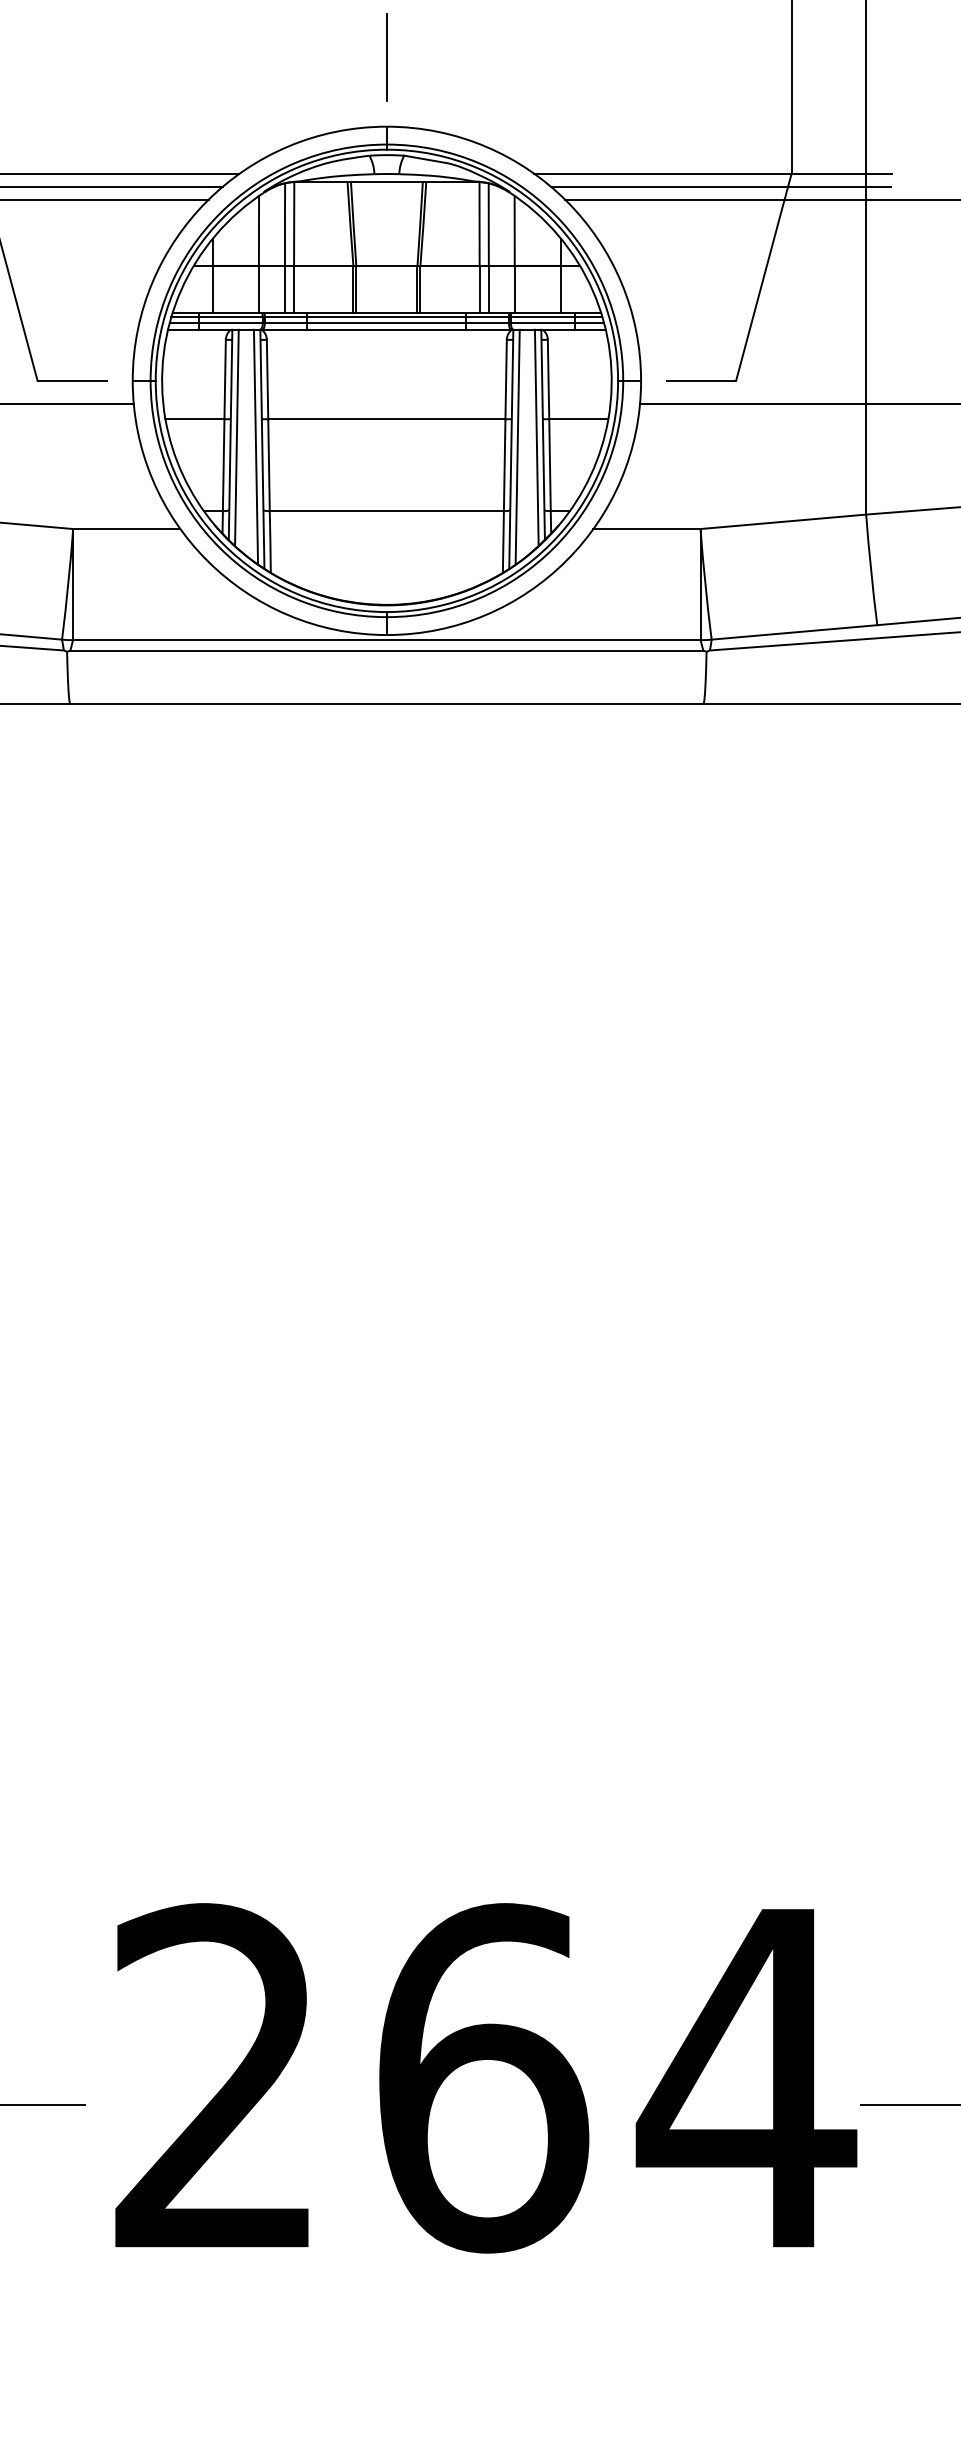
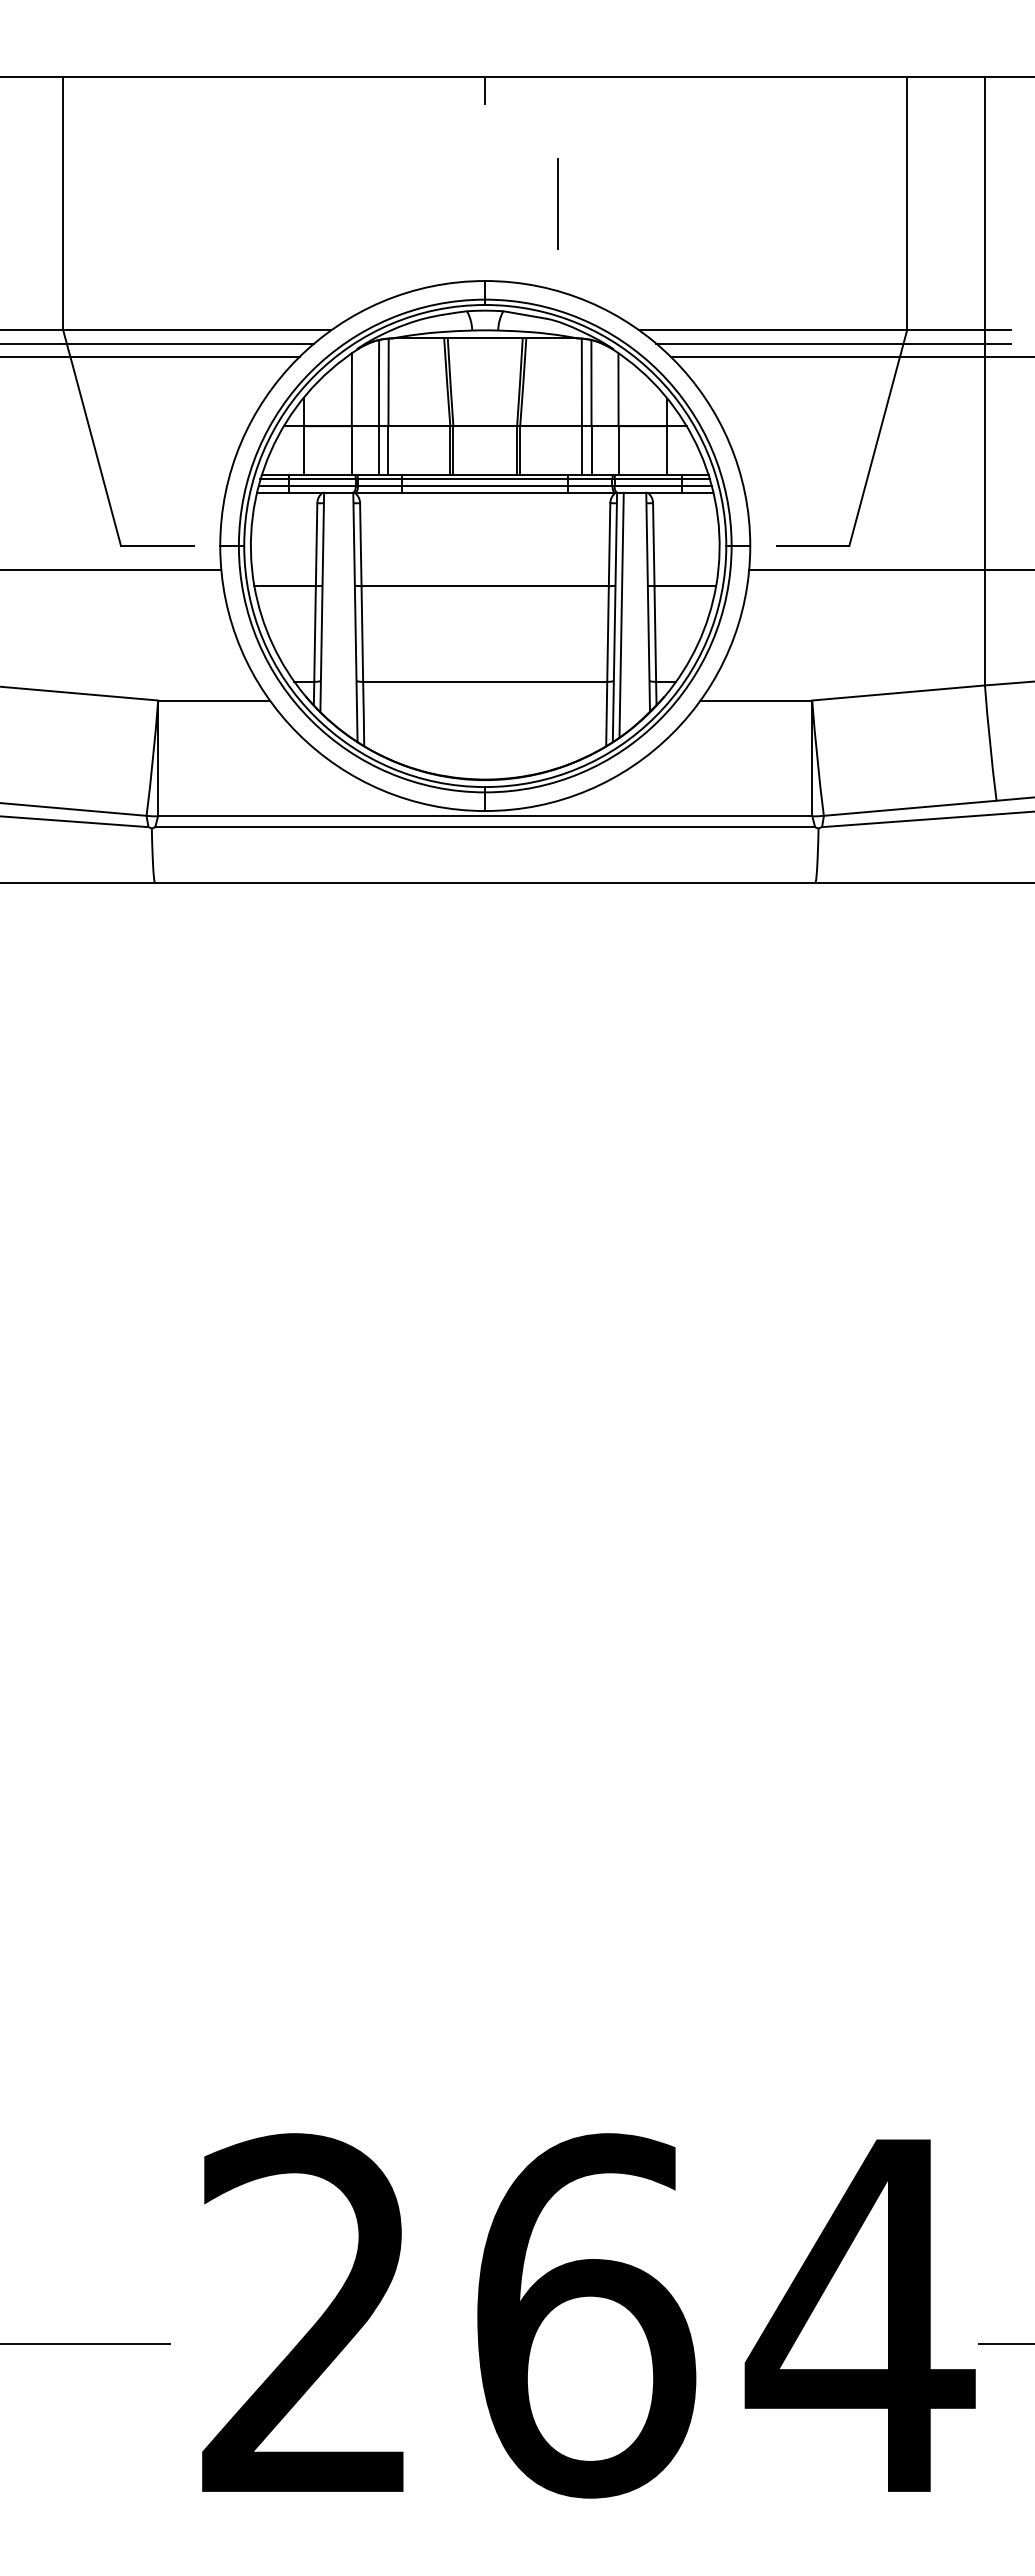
line: (386, 57) -> (557, 203), moved
line: (536, 436) -> (641, 604), removed
line: (236, 437) -> (328, 605), removed
line: (255, 446) -> (348, 614), removed

